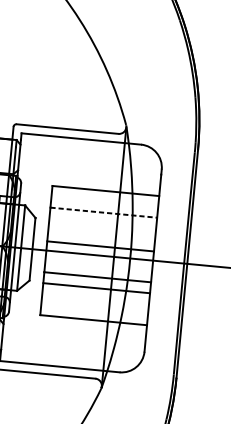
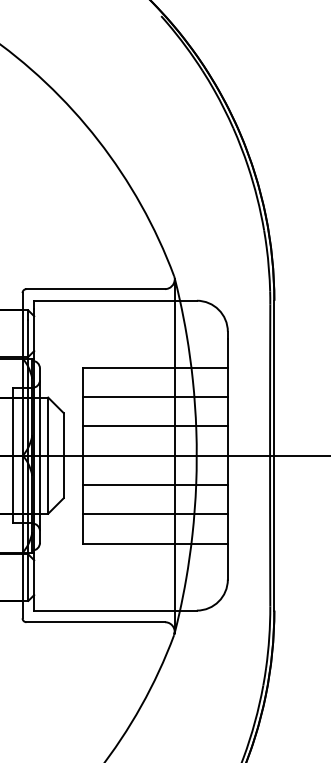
line: (104, 212) -> (155, 397), dashed -> solid
line: (100, 246) -> (154, 426), moved
line: (96, 288) -> (154, 514), moved

